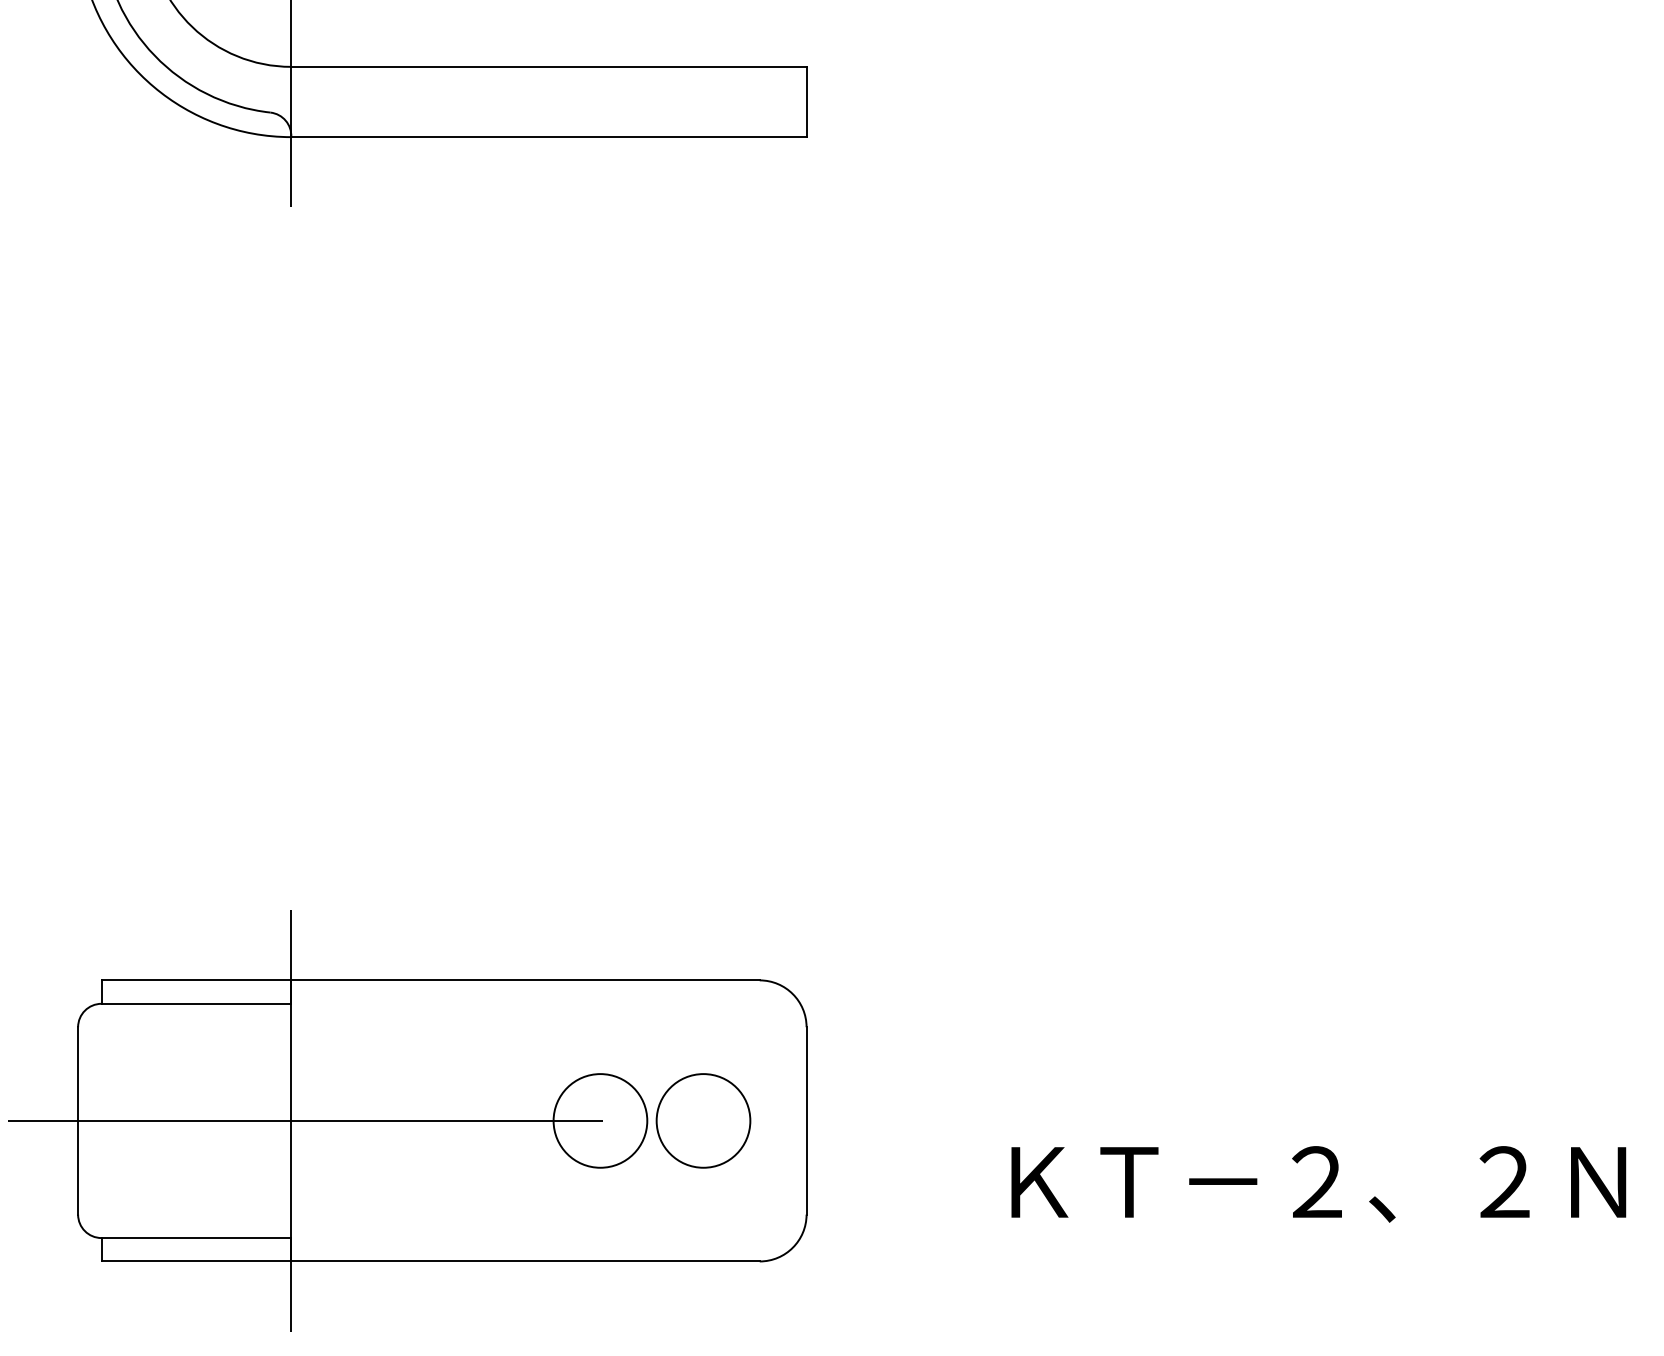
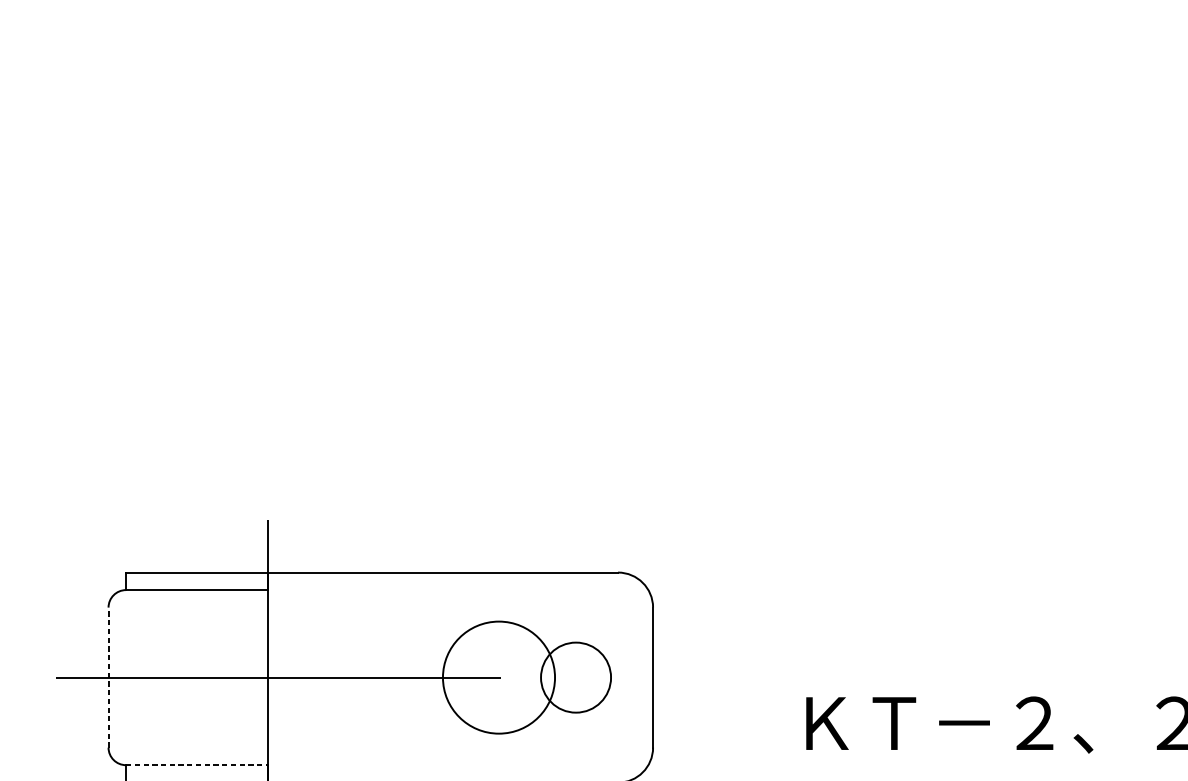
line: (78, 1120) -> (108, 677), solid -> dashed
circle: (600, 1120) -> (499, 677), size x1.6
line: (196, 1238) -> (197, 765), solid -> dashed

